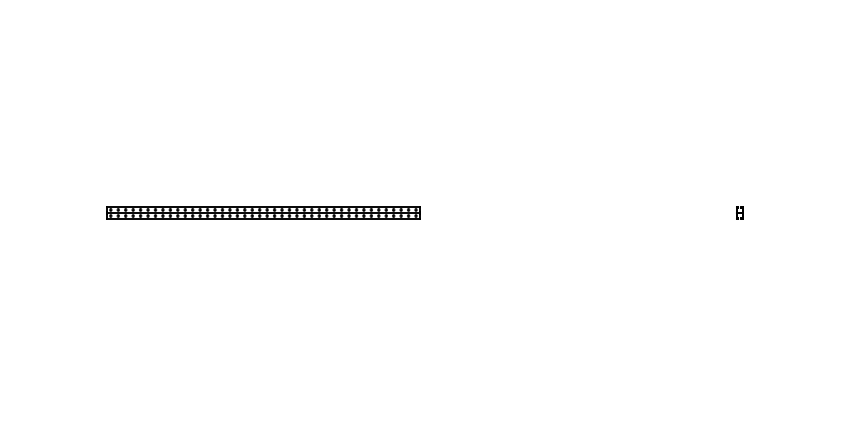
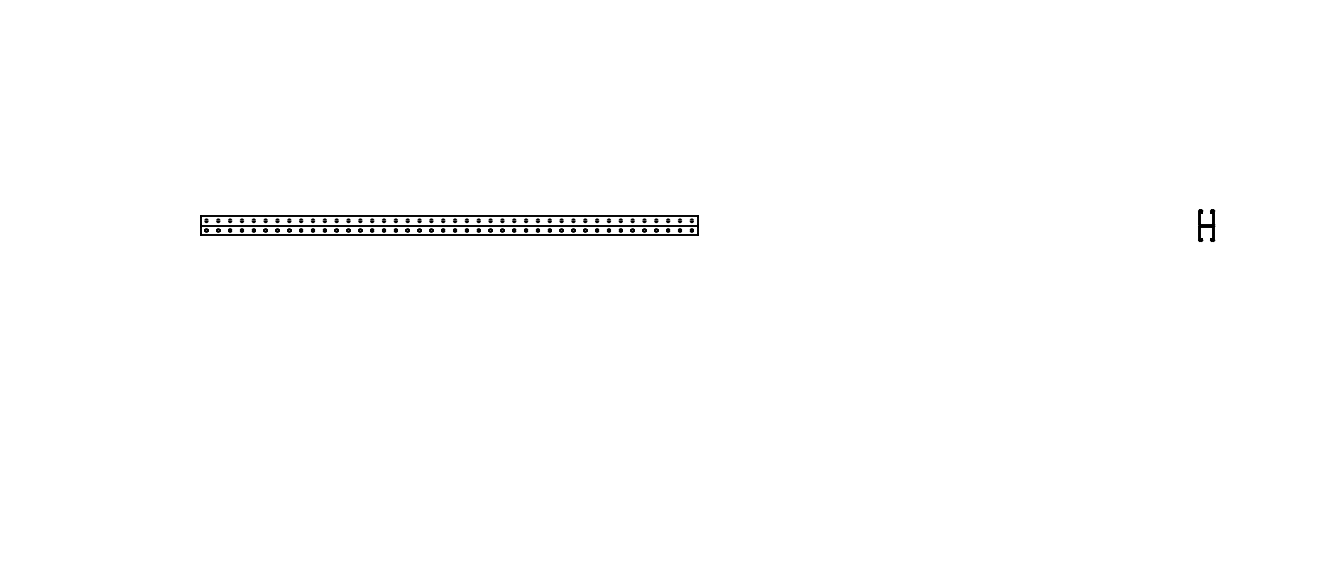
part: (739, 212) -> (1206, 224), size x1.6

